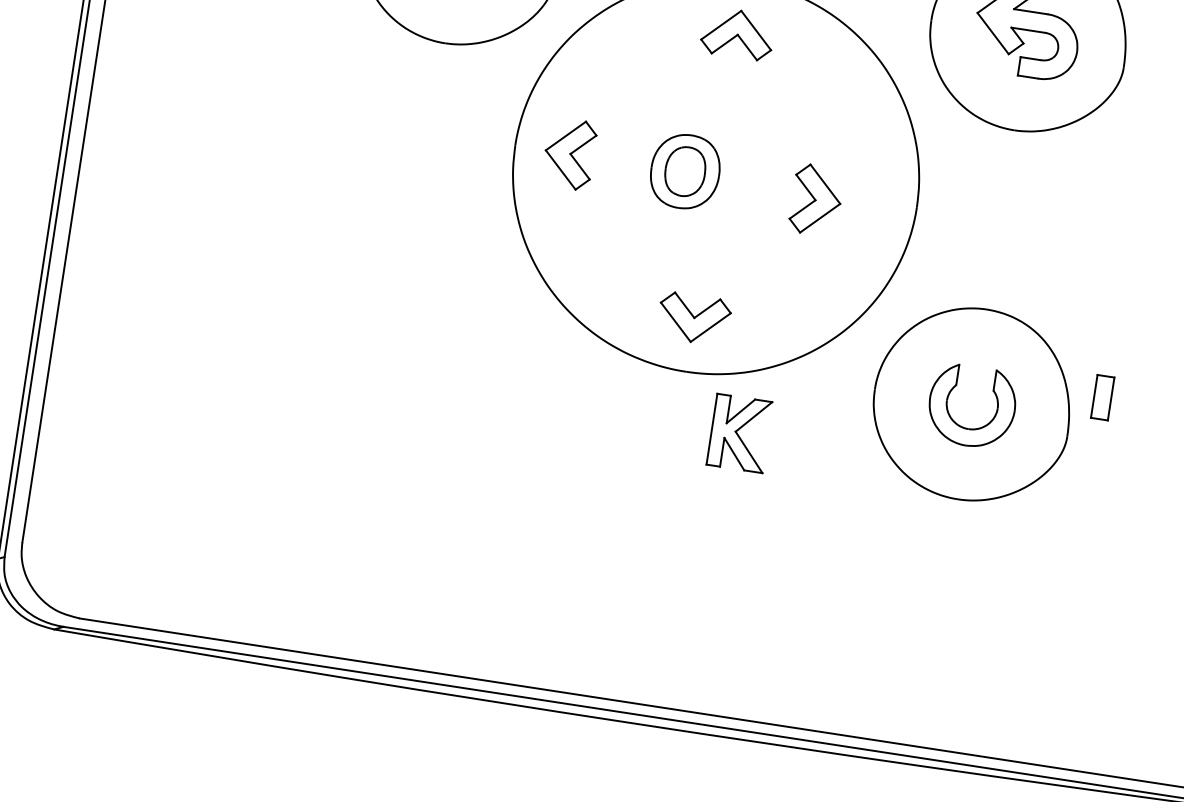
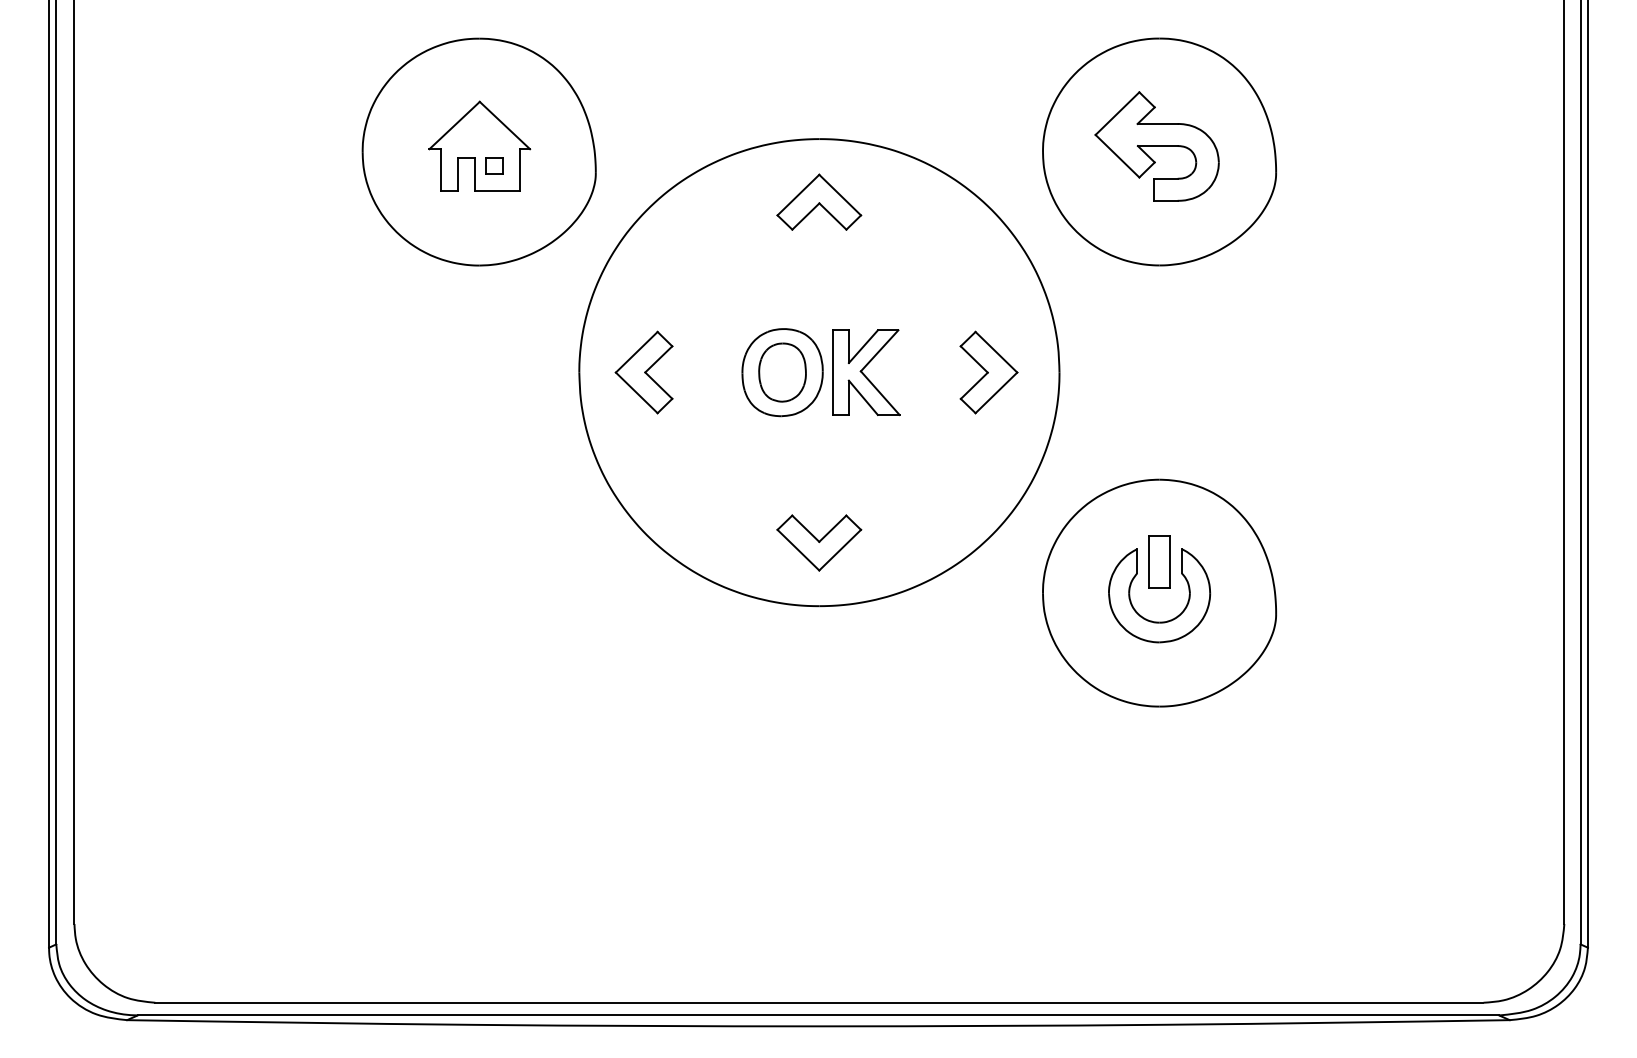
part: (816, 200) -> (988, 372), moved
part: (1102, 397) -> (1159, 561), moved
part: (740, 433) -> (866, 372), moved

